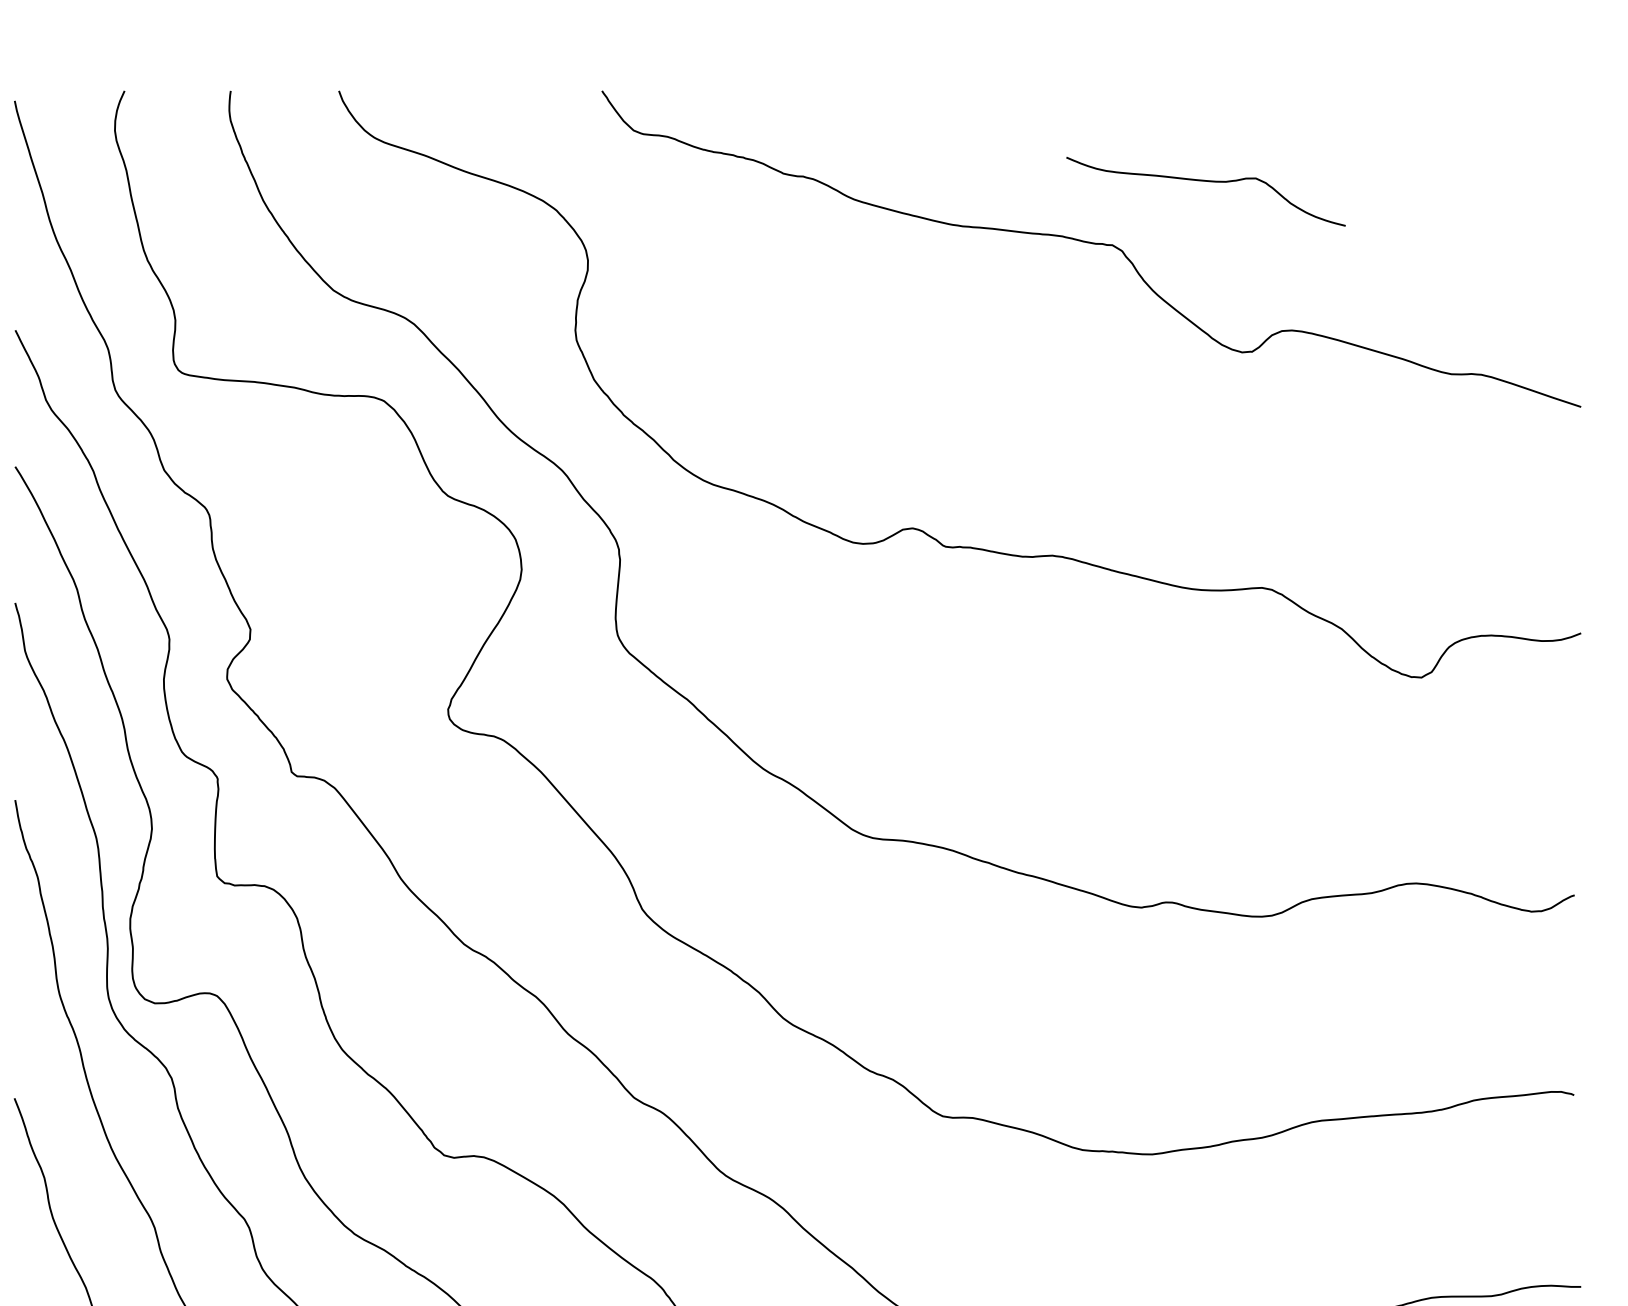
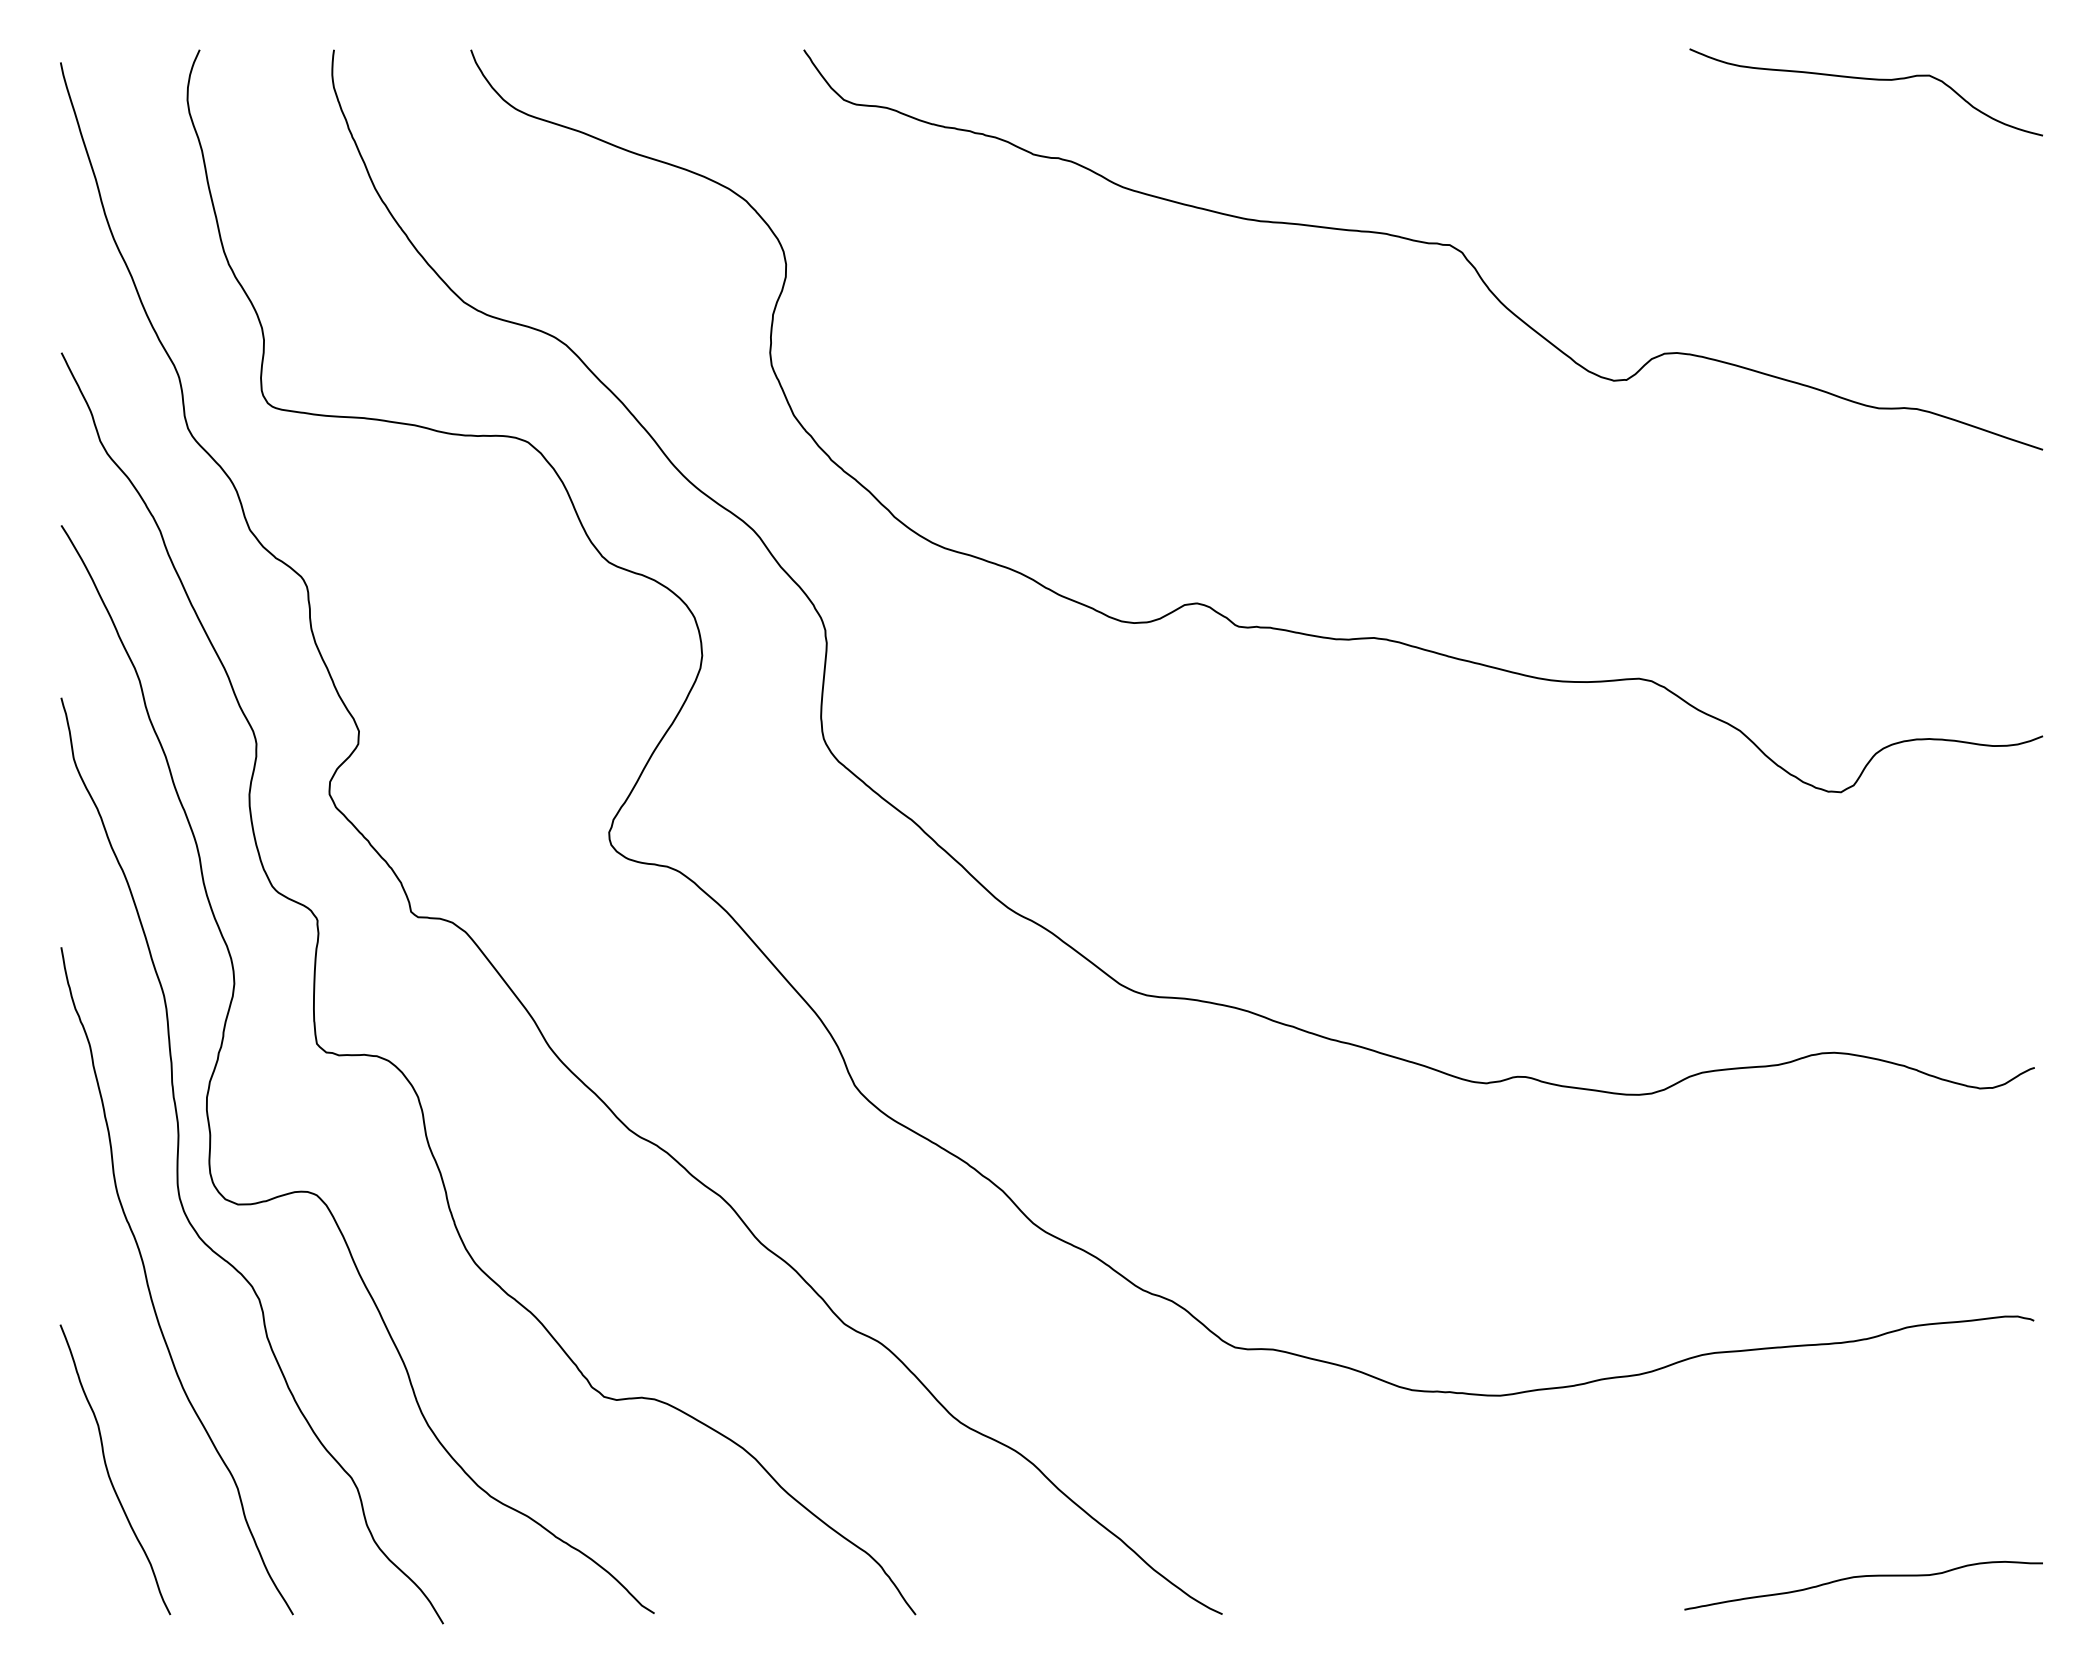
curve: (1205, 181) -> (1865, 79), moved

